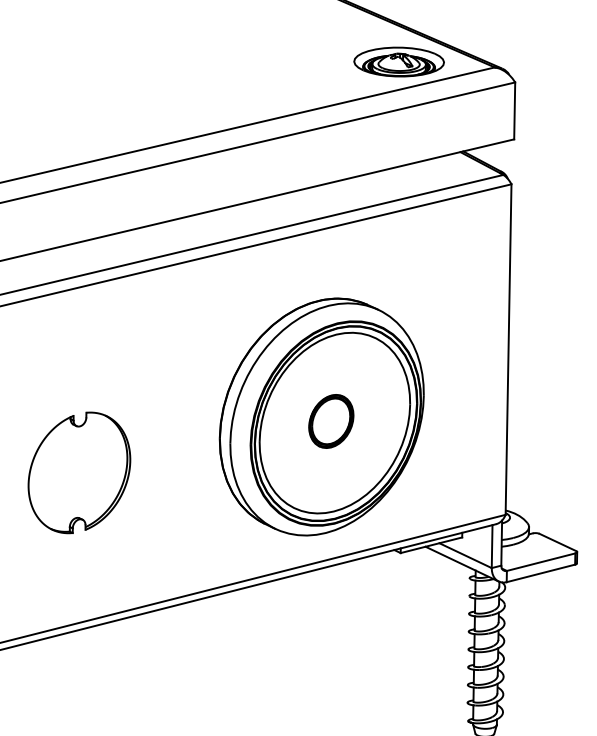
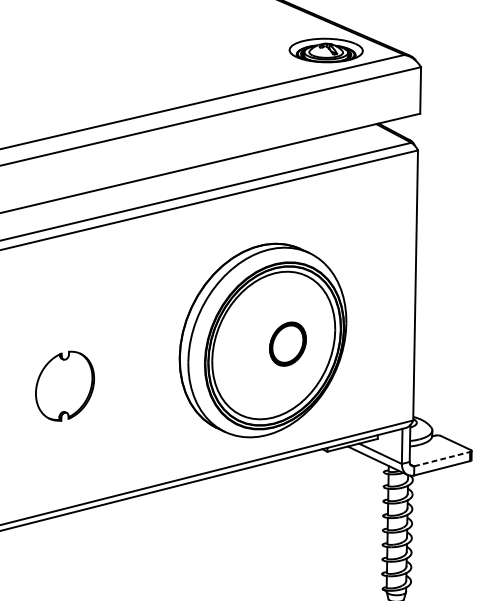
part: (331, 421) -> (288, 344), moved
part: (79, 472) -> (65, 385), size x0.7
line: (541, 562) -> (442, 459), solid -> dashed

